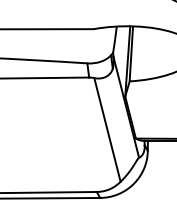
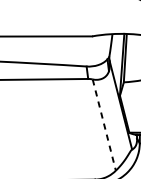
line: (107, 129) -> (104, 124), solid -> dashed

